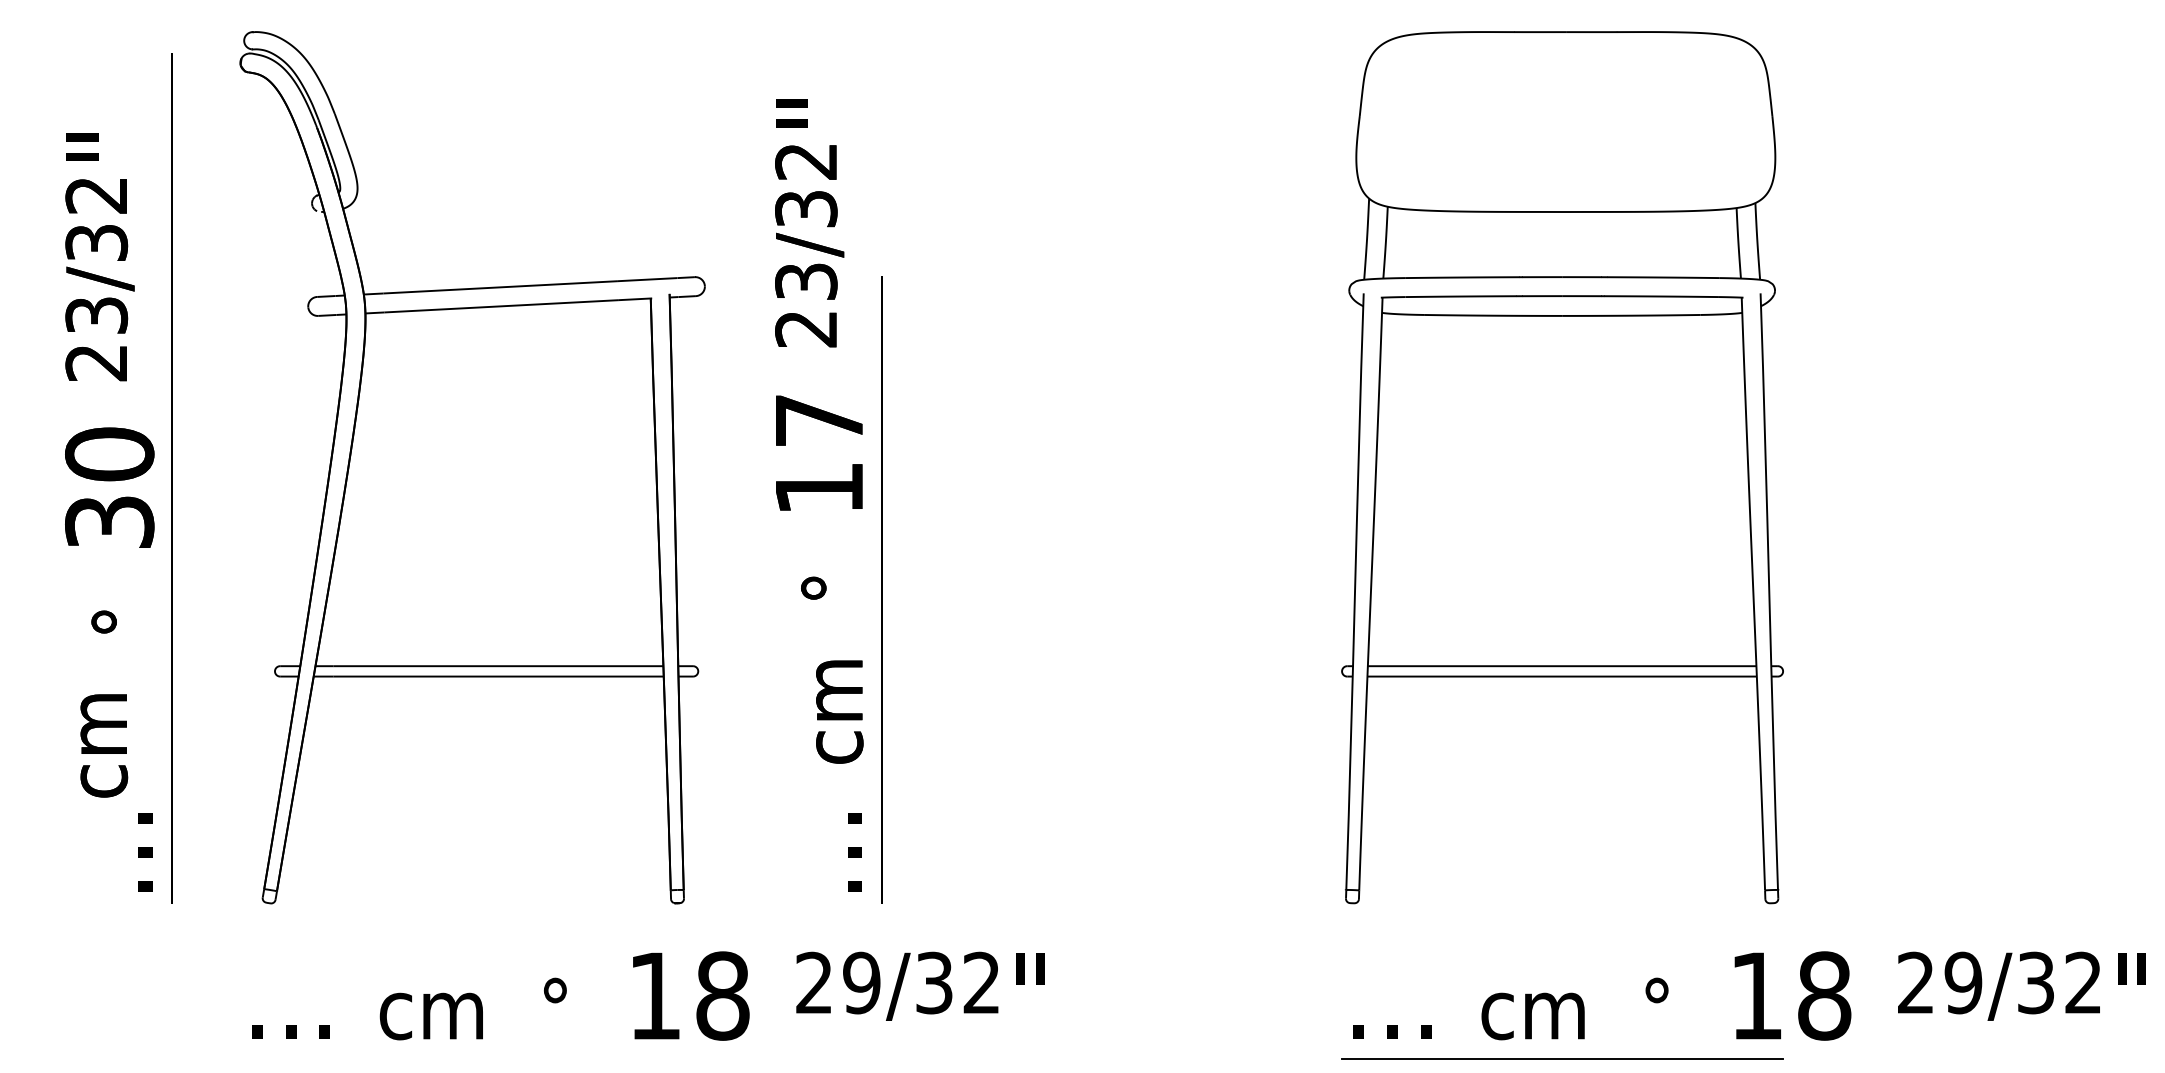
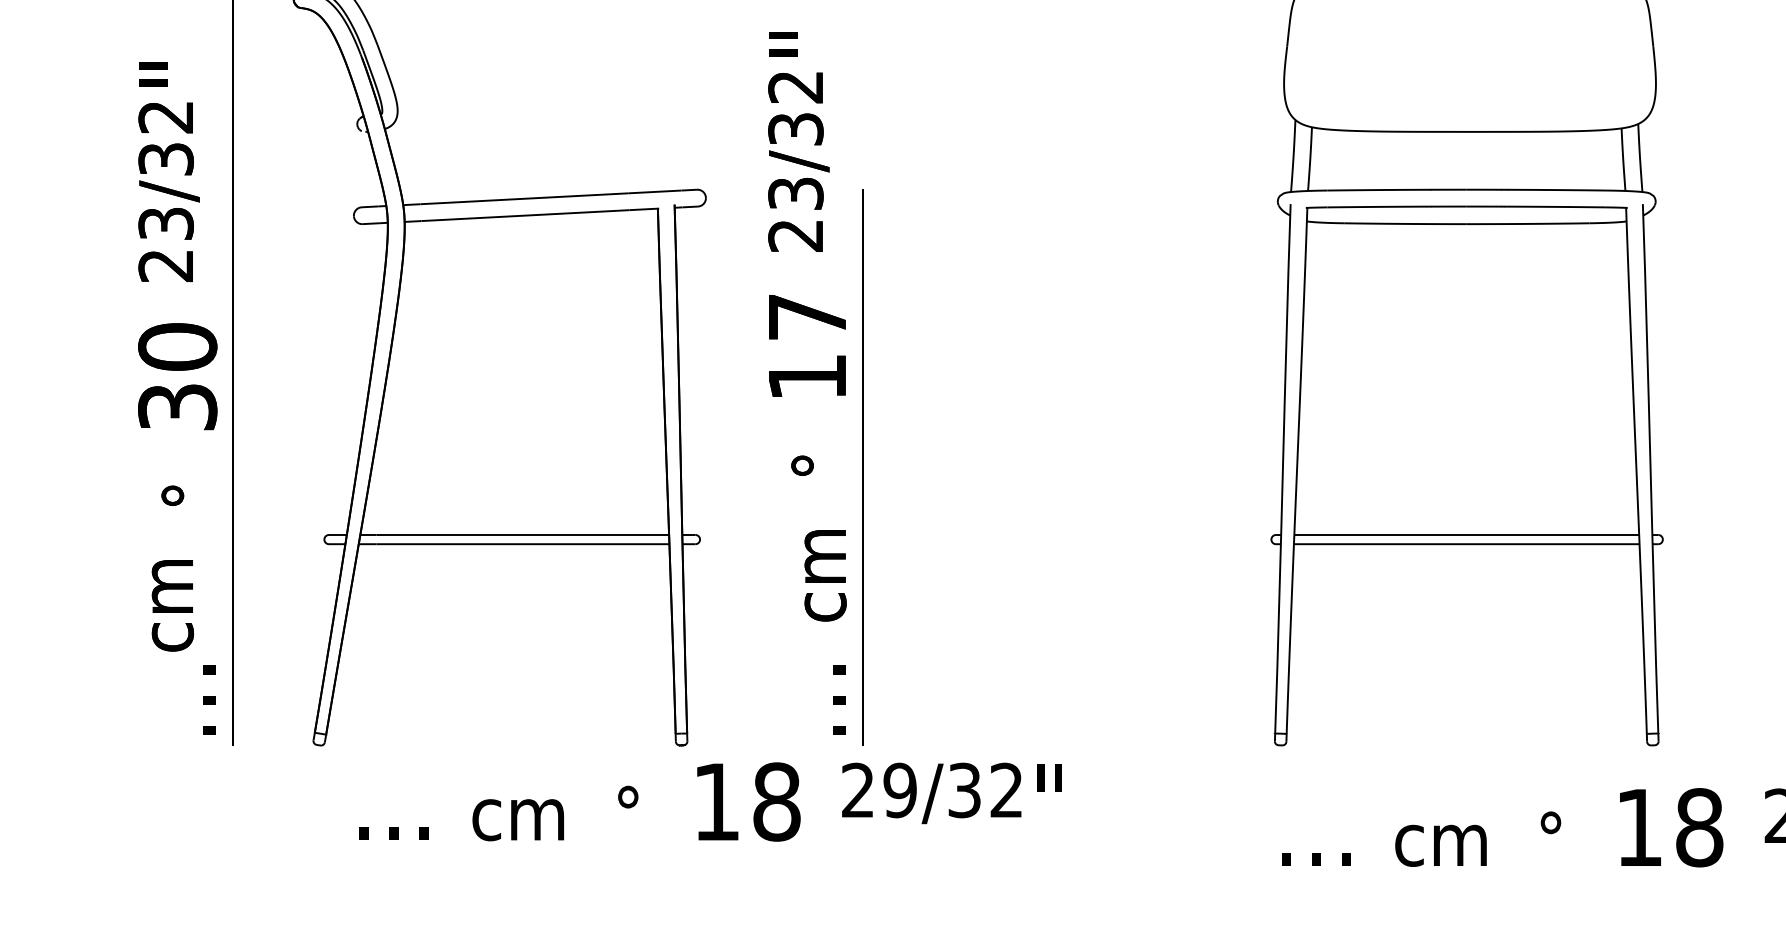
text: (648, 995) -> (710, 801), moved
line: (1562, 1058) -> (1467, 883), removed

